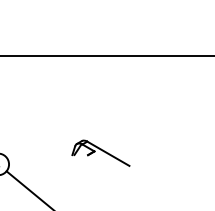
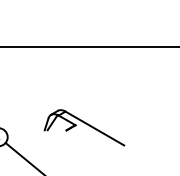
part: (100, 153) -> (84, 128), size x1.67

